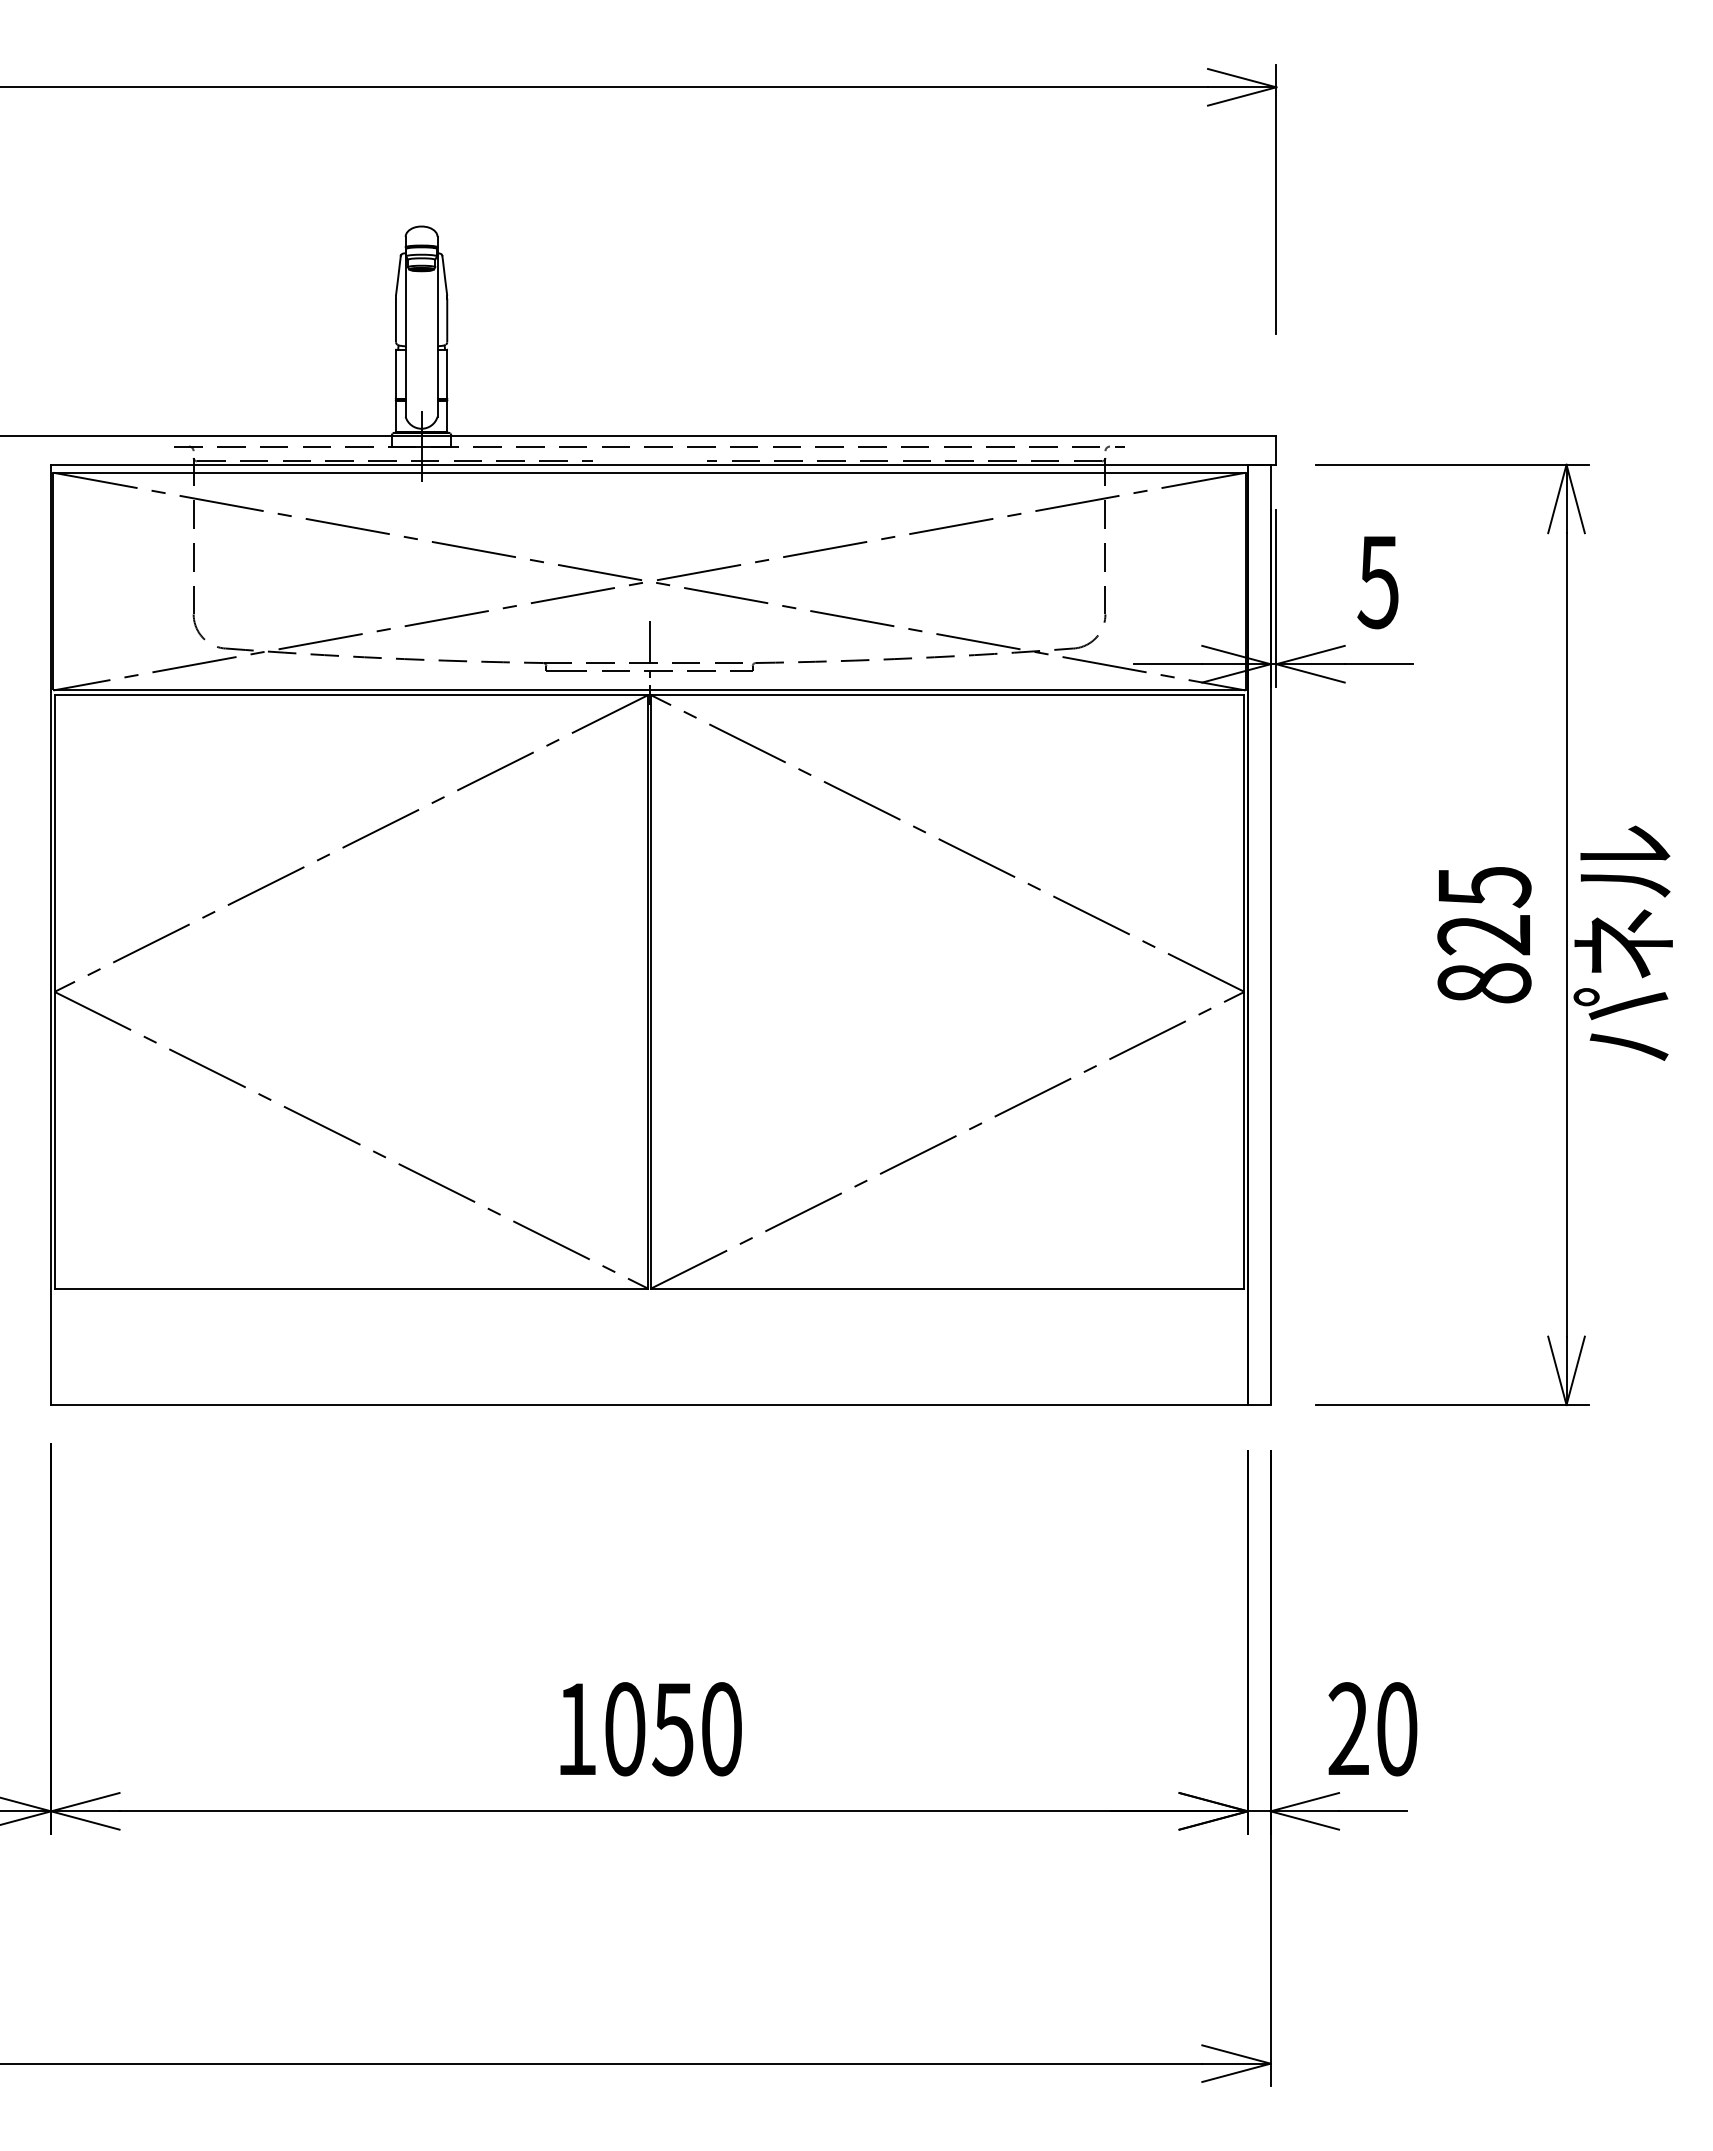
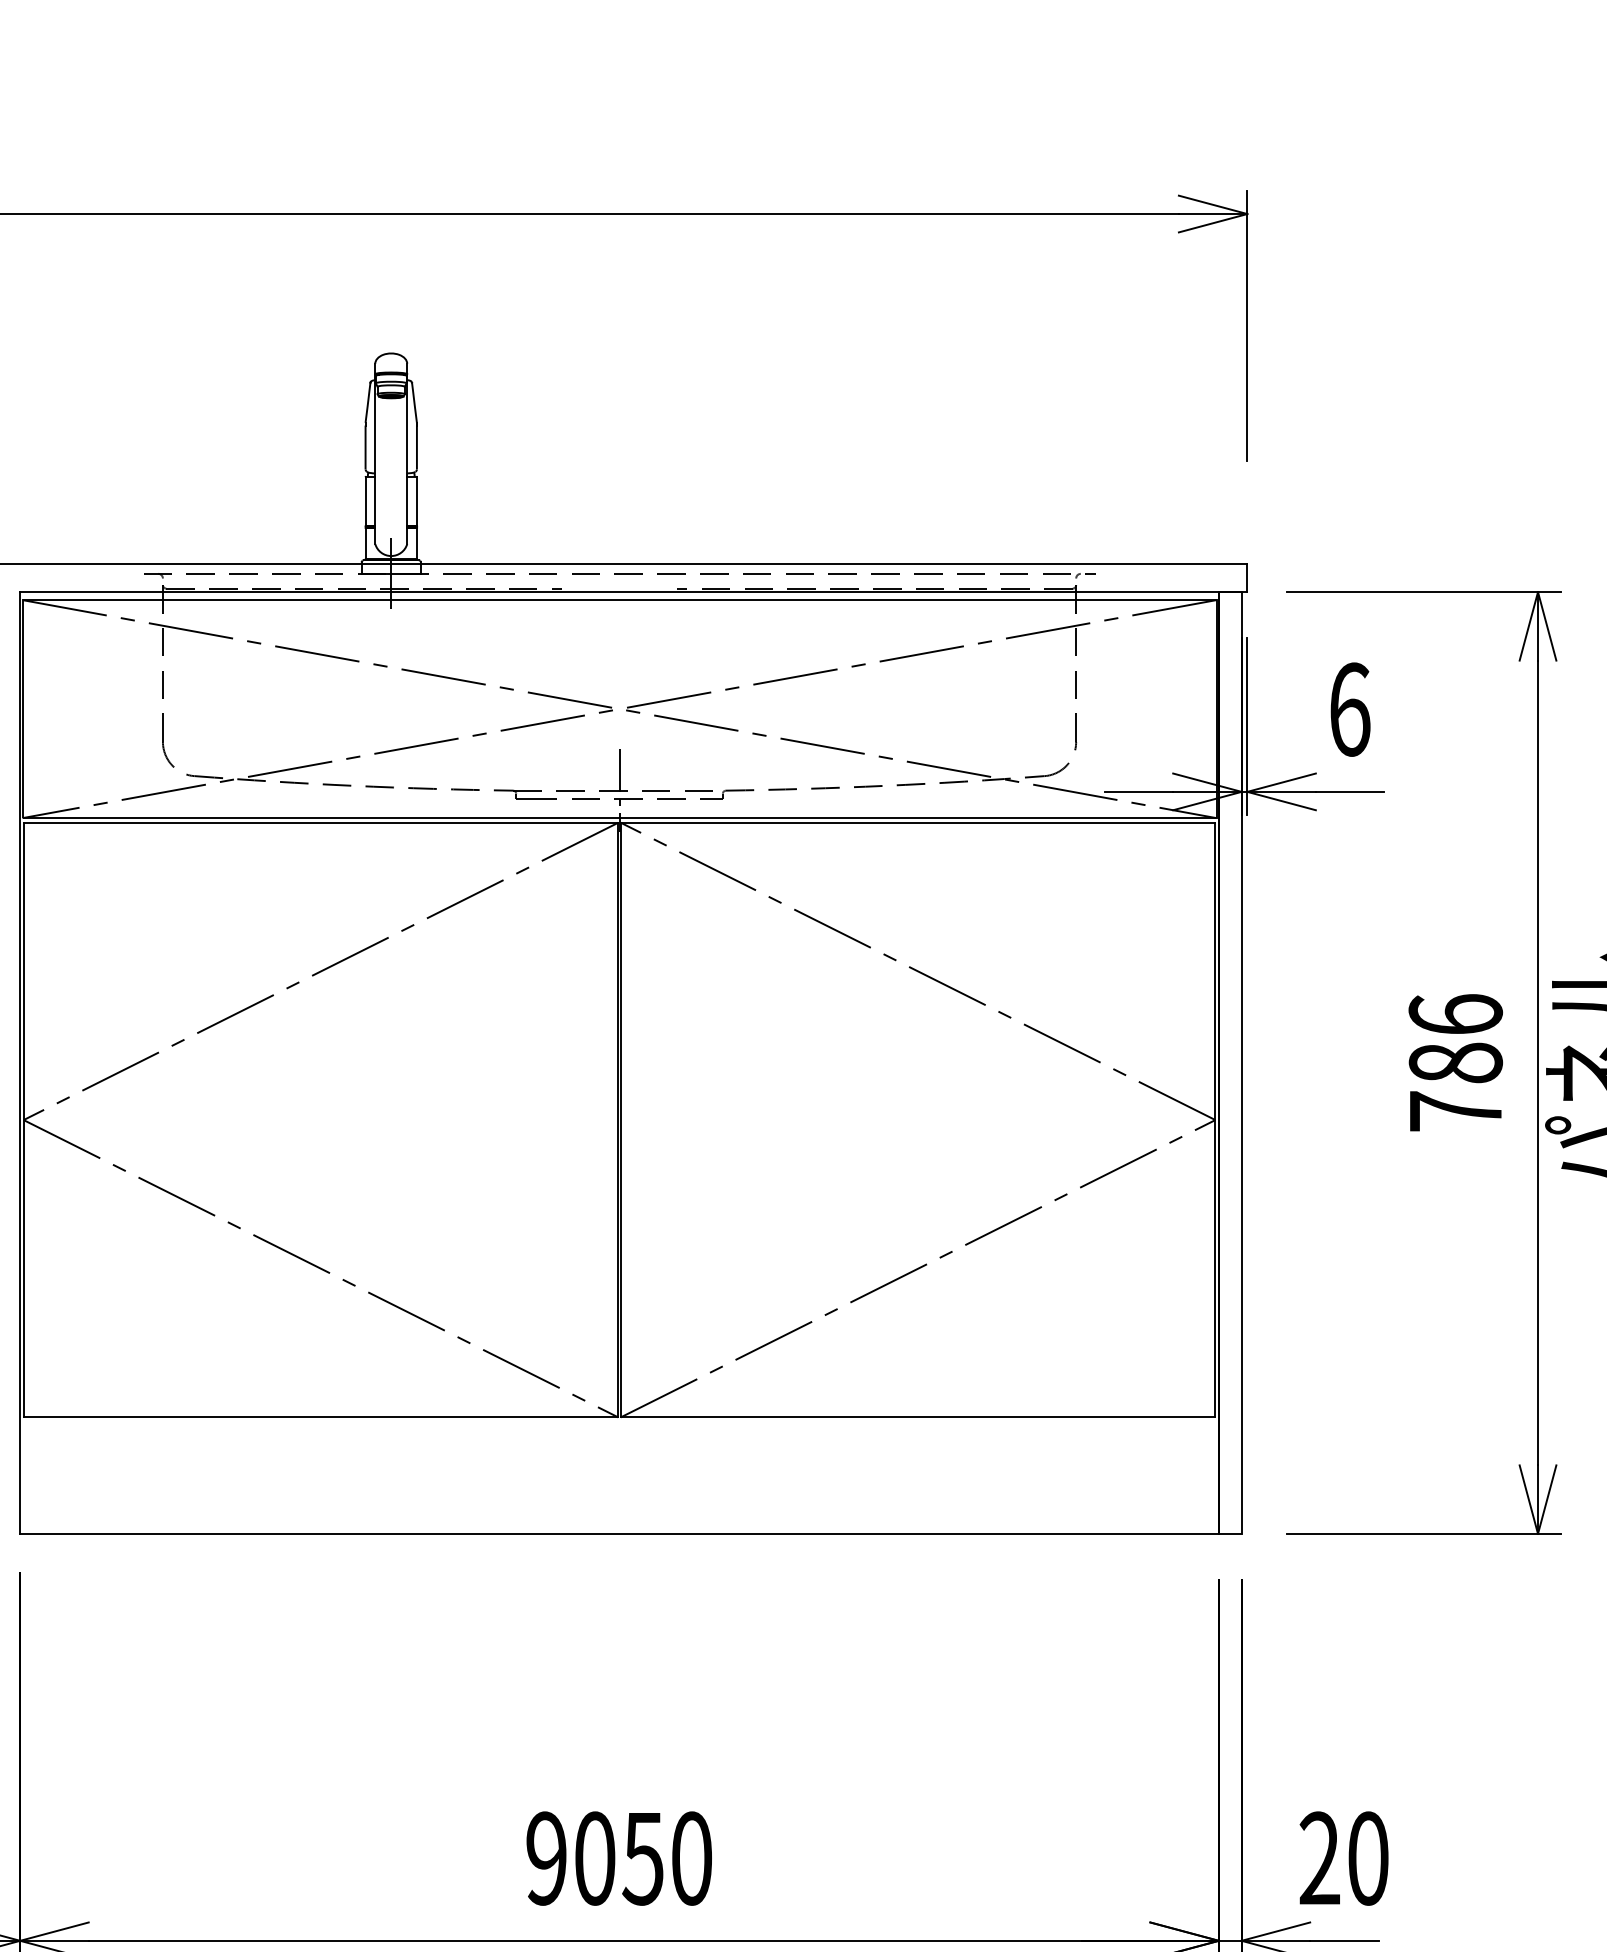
text: (1378, 582) -> (1349, 710), 5 -> 6
text: (1484, 934) -> (1455, 1062), 825 -> 786
text: (576, 1729) -> (546, 1858), 1050 -> 9050

